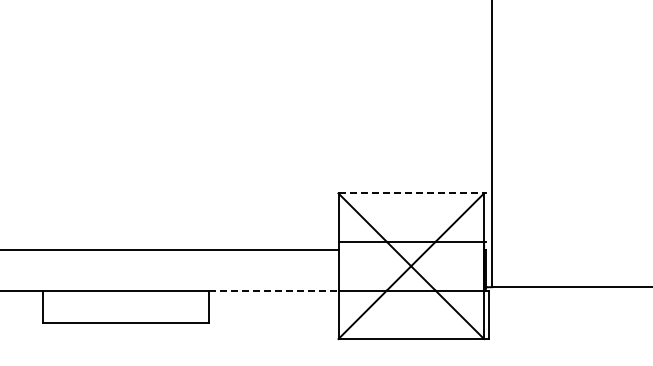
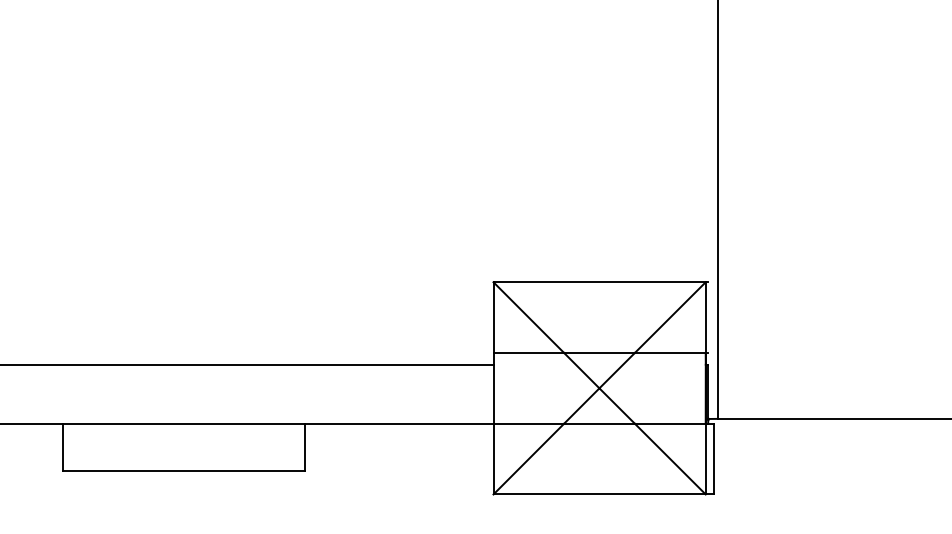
line: (411, 193) -> (599, 282), dashed -> solid
line: (273, 290) -> (398, 423), dashed -> solid

